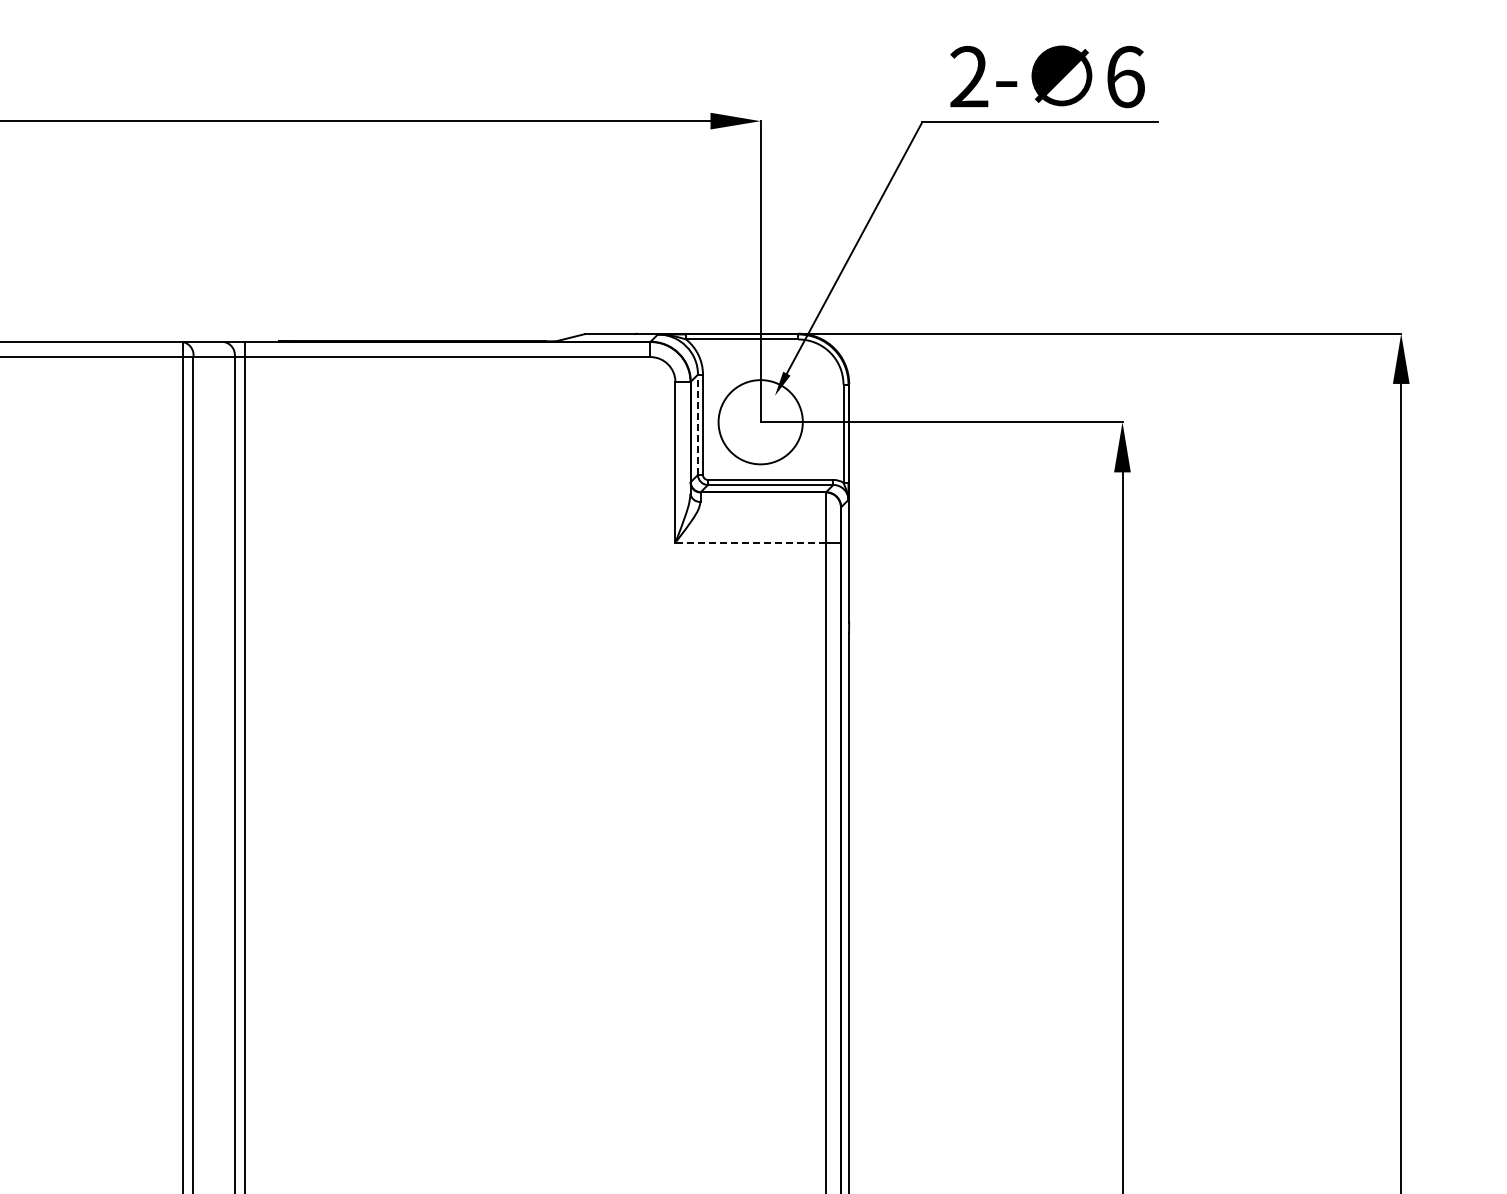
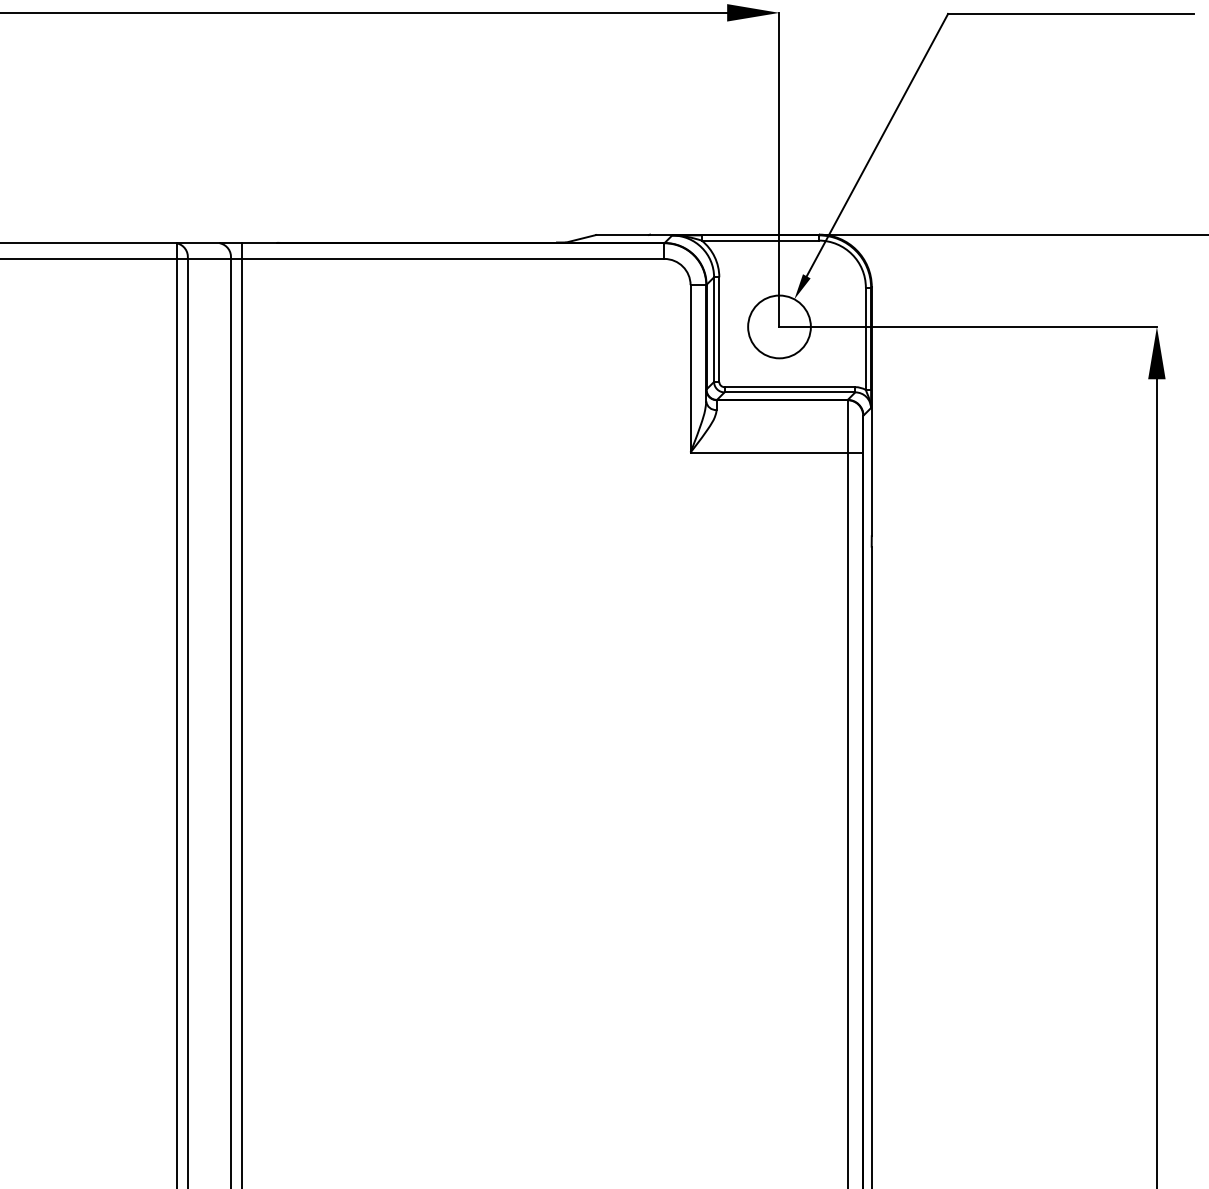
circle: (760, 422) -> (779, 327), size x0.71
line: (697, 424) -> (713, 329), dashed -> solid
line: (750, 542) -> (768, 452), dashed -> solid

